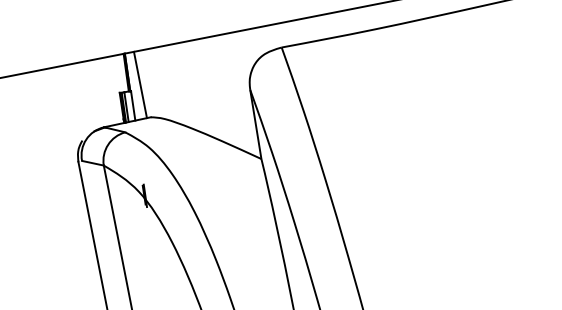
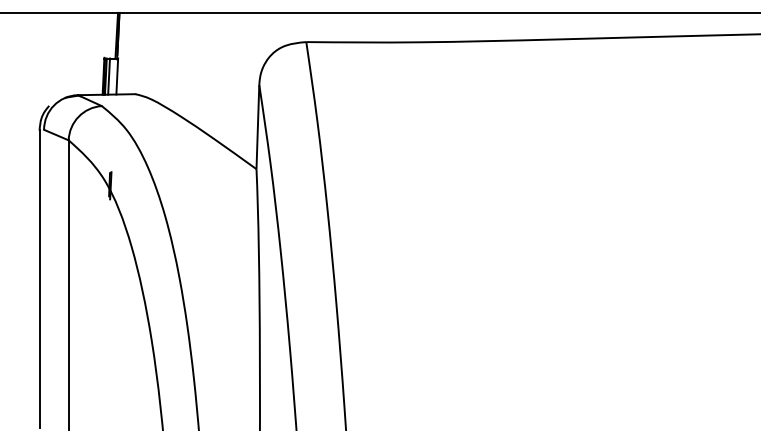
line: (140, 84) -> (130, 53), removed

